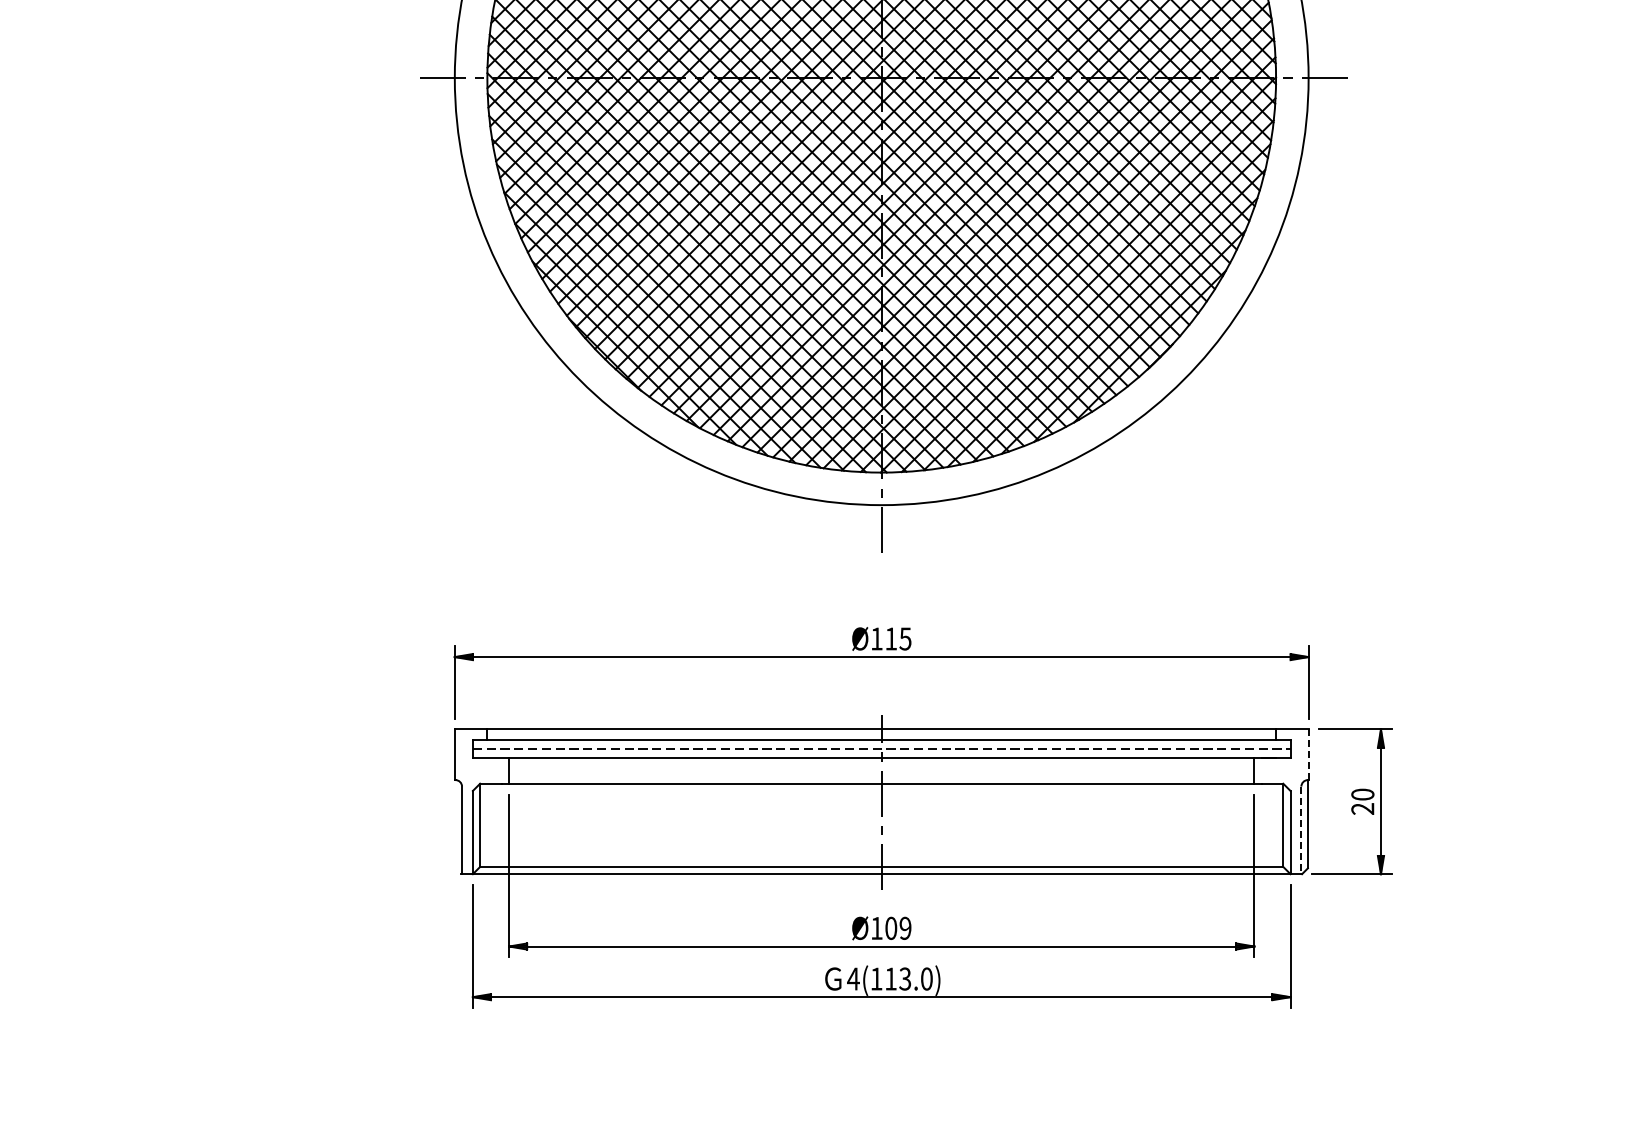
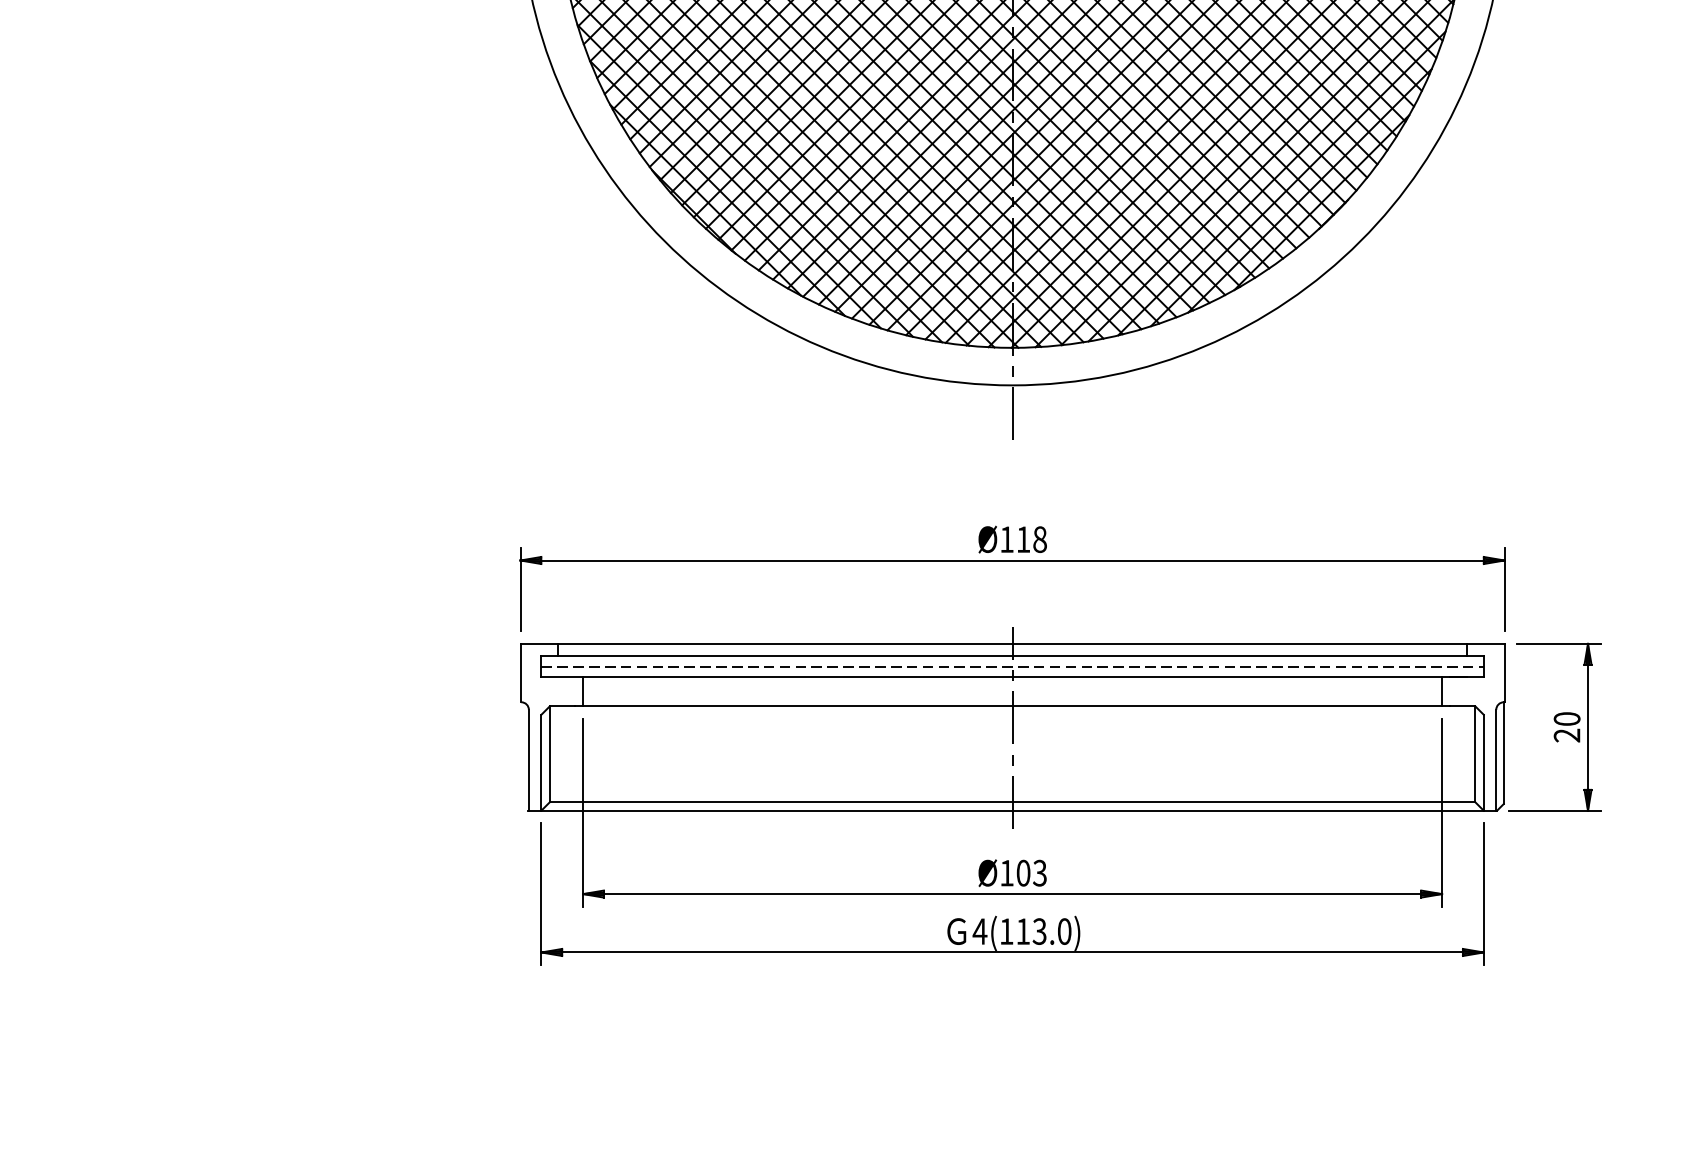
text: (905, 638) -> (1039, 539), Ø115 -> Ø118
line: (1308, 755) -> (1504, 673), dashed -> solid
line: (1301, 830) -> (1496, 760), dashed -> solid
text: (905, 928) -> (1039, 873), Ø109 -> Ø103

